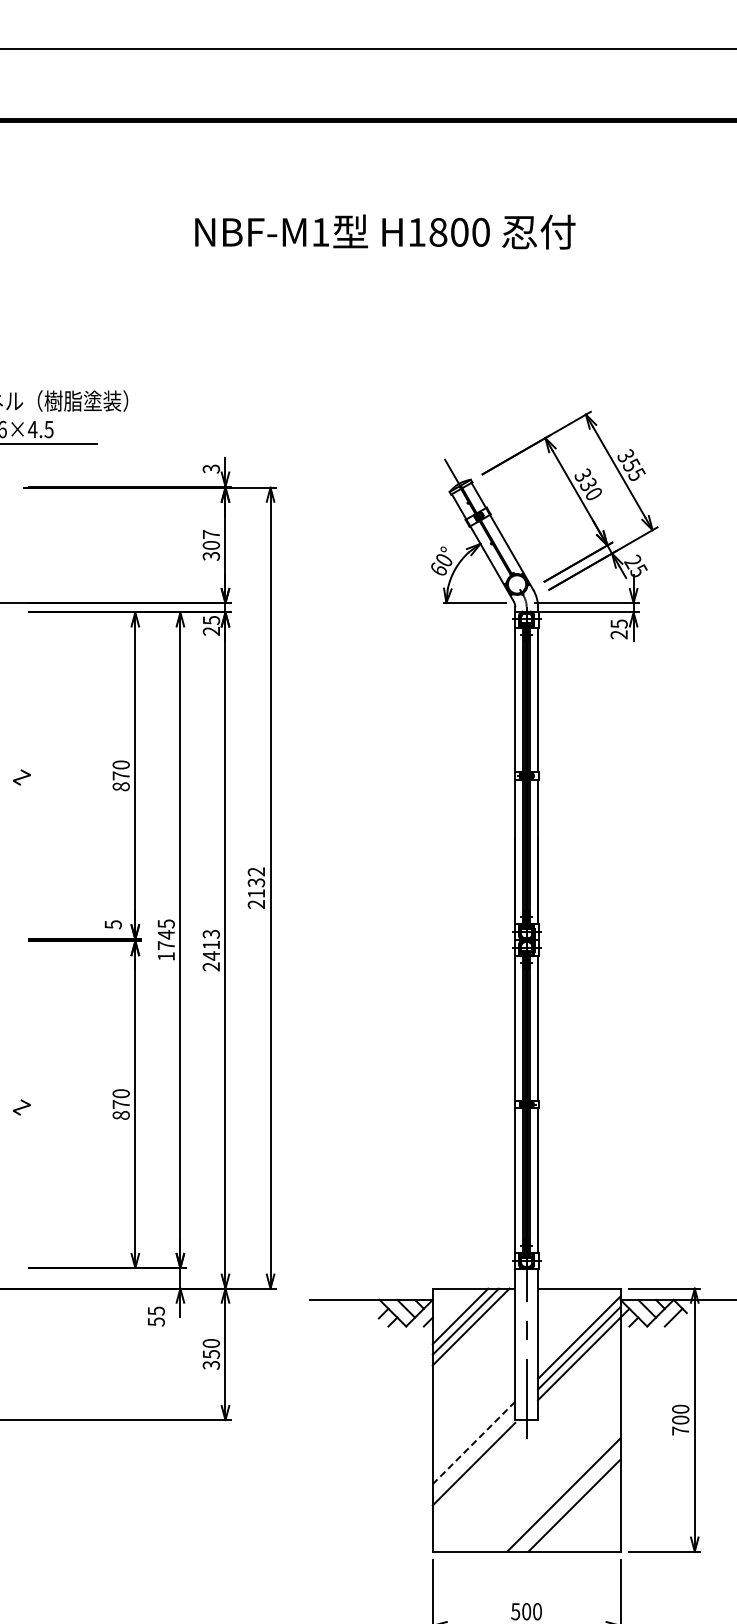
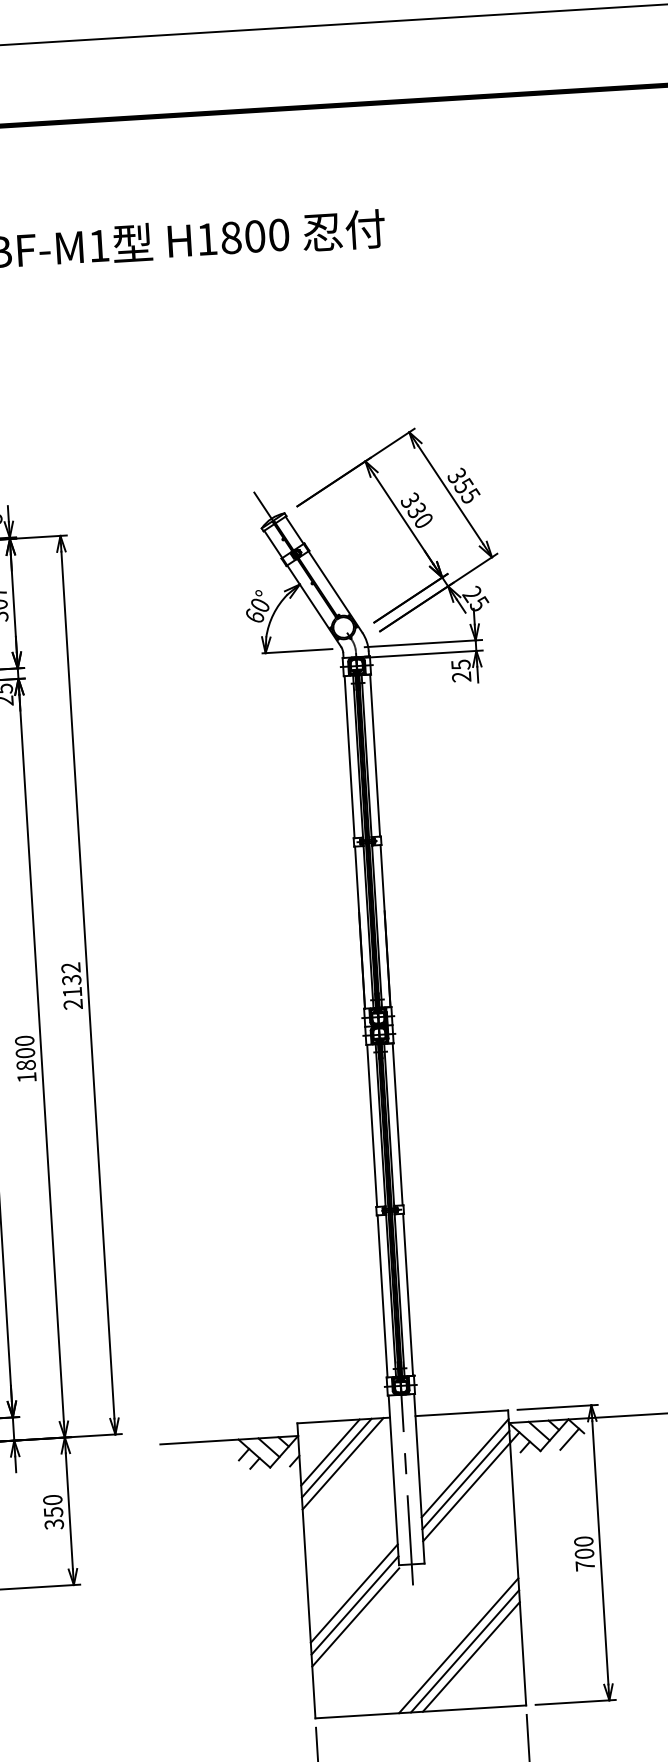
text: (211, 950) -> (25, 1059), 2413 -> 1800
line: (473, 1443) -> (353, 1594), dashed -> solid
line: (473, 1453) -> (354, 1605), added
line: (568, 1499) -> (464, 1650), added

